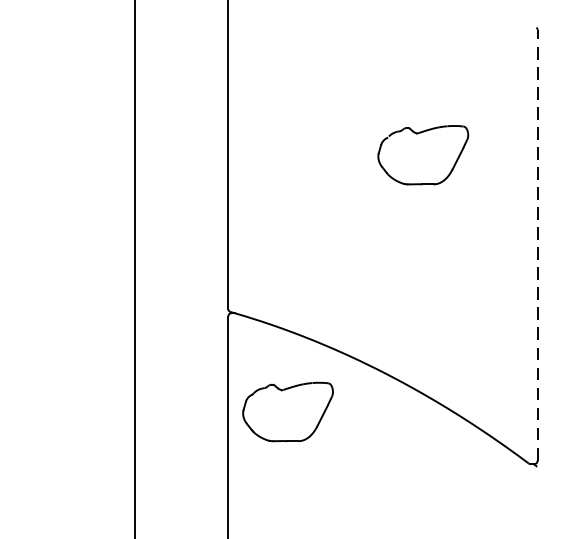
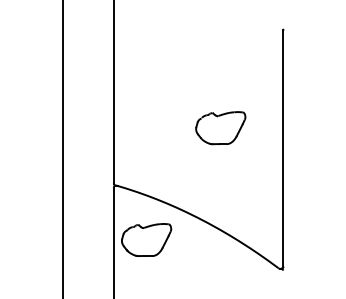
part: (422, 155) -> (220, 128), moved
line: (537, 245) -> (283, 148), dashed -> solid

